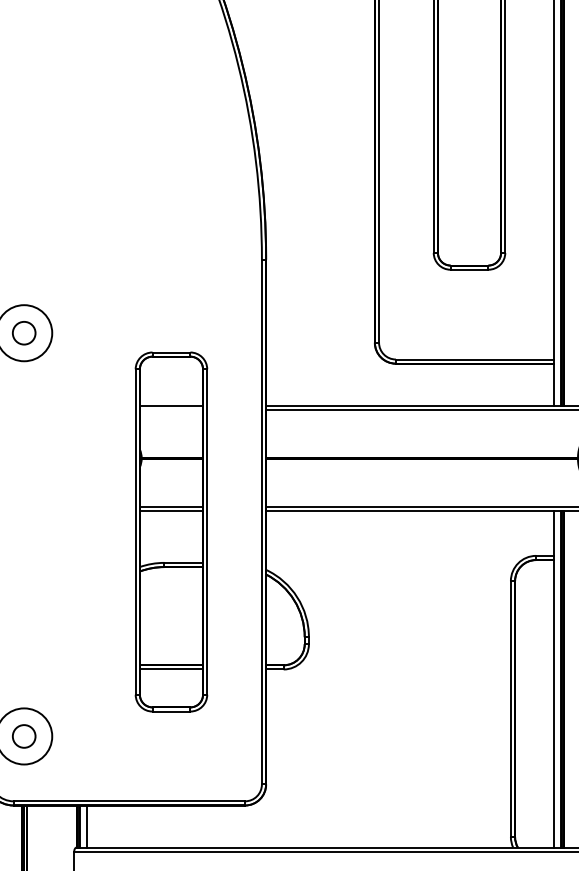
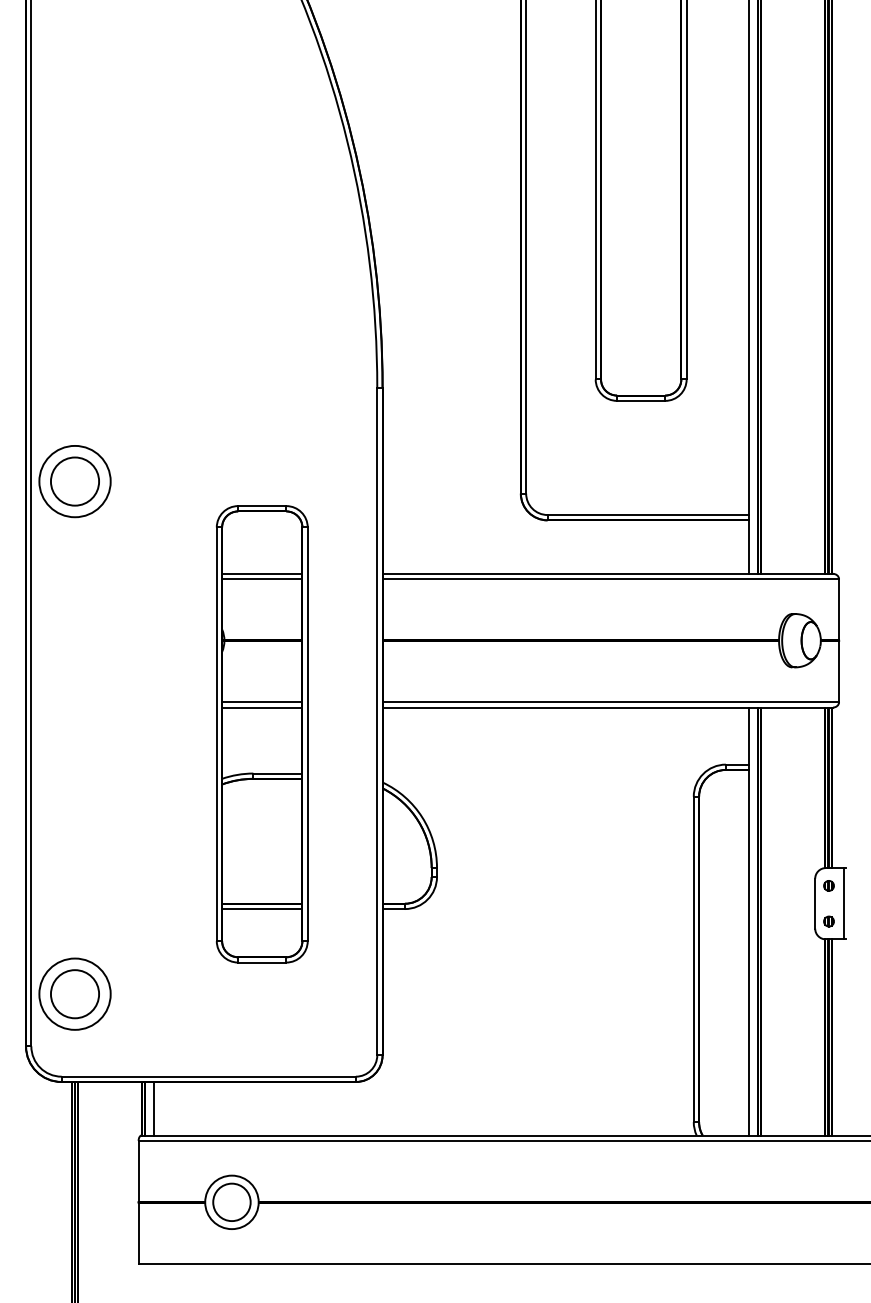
circle: (23, 333) -> (74, 481), size x1.67
line: (171, 410) -> (262, 579), added
circle: (23, 736) -> (74, 994), size x1.67

